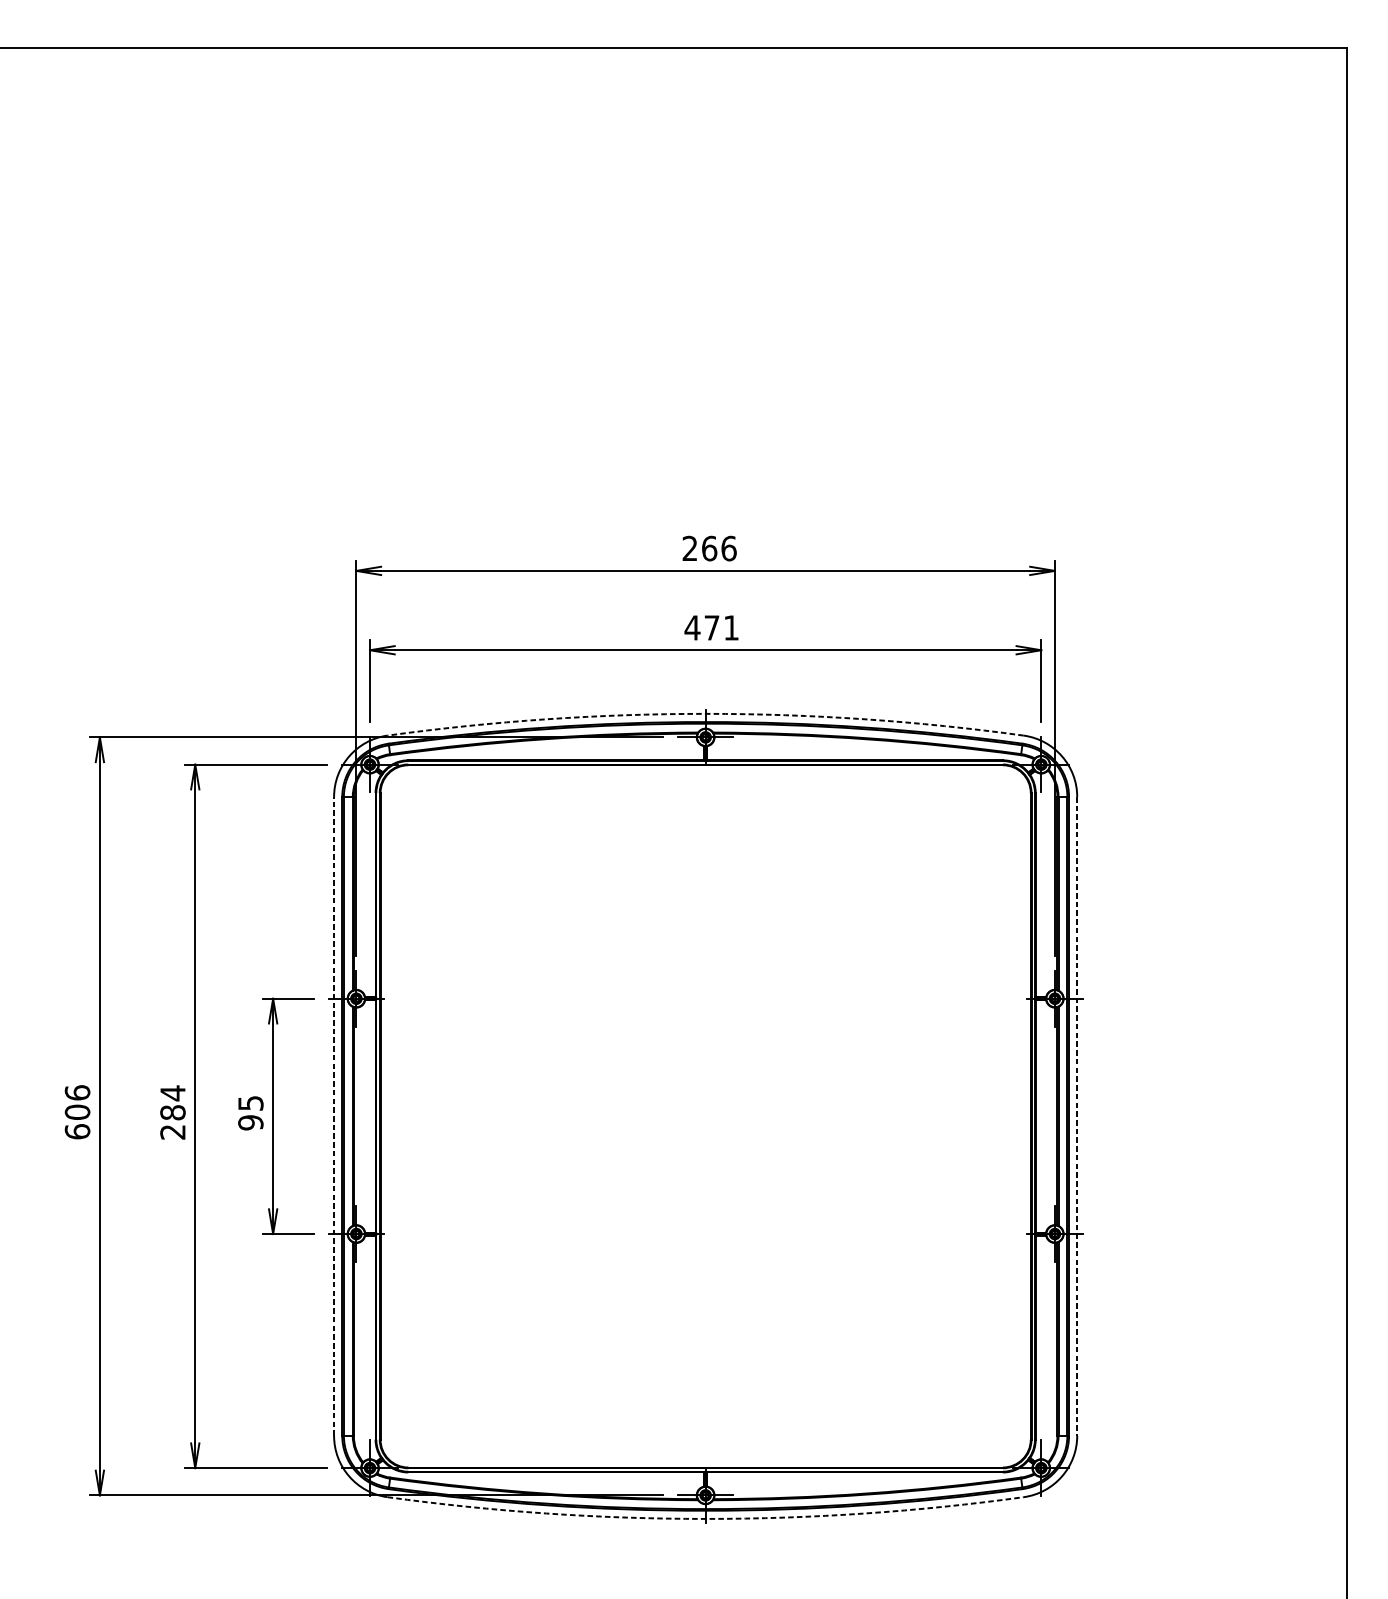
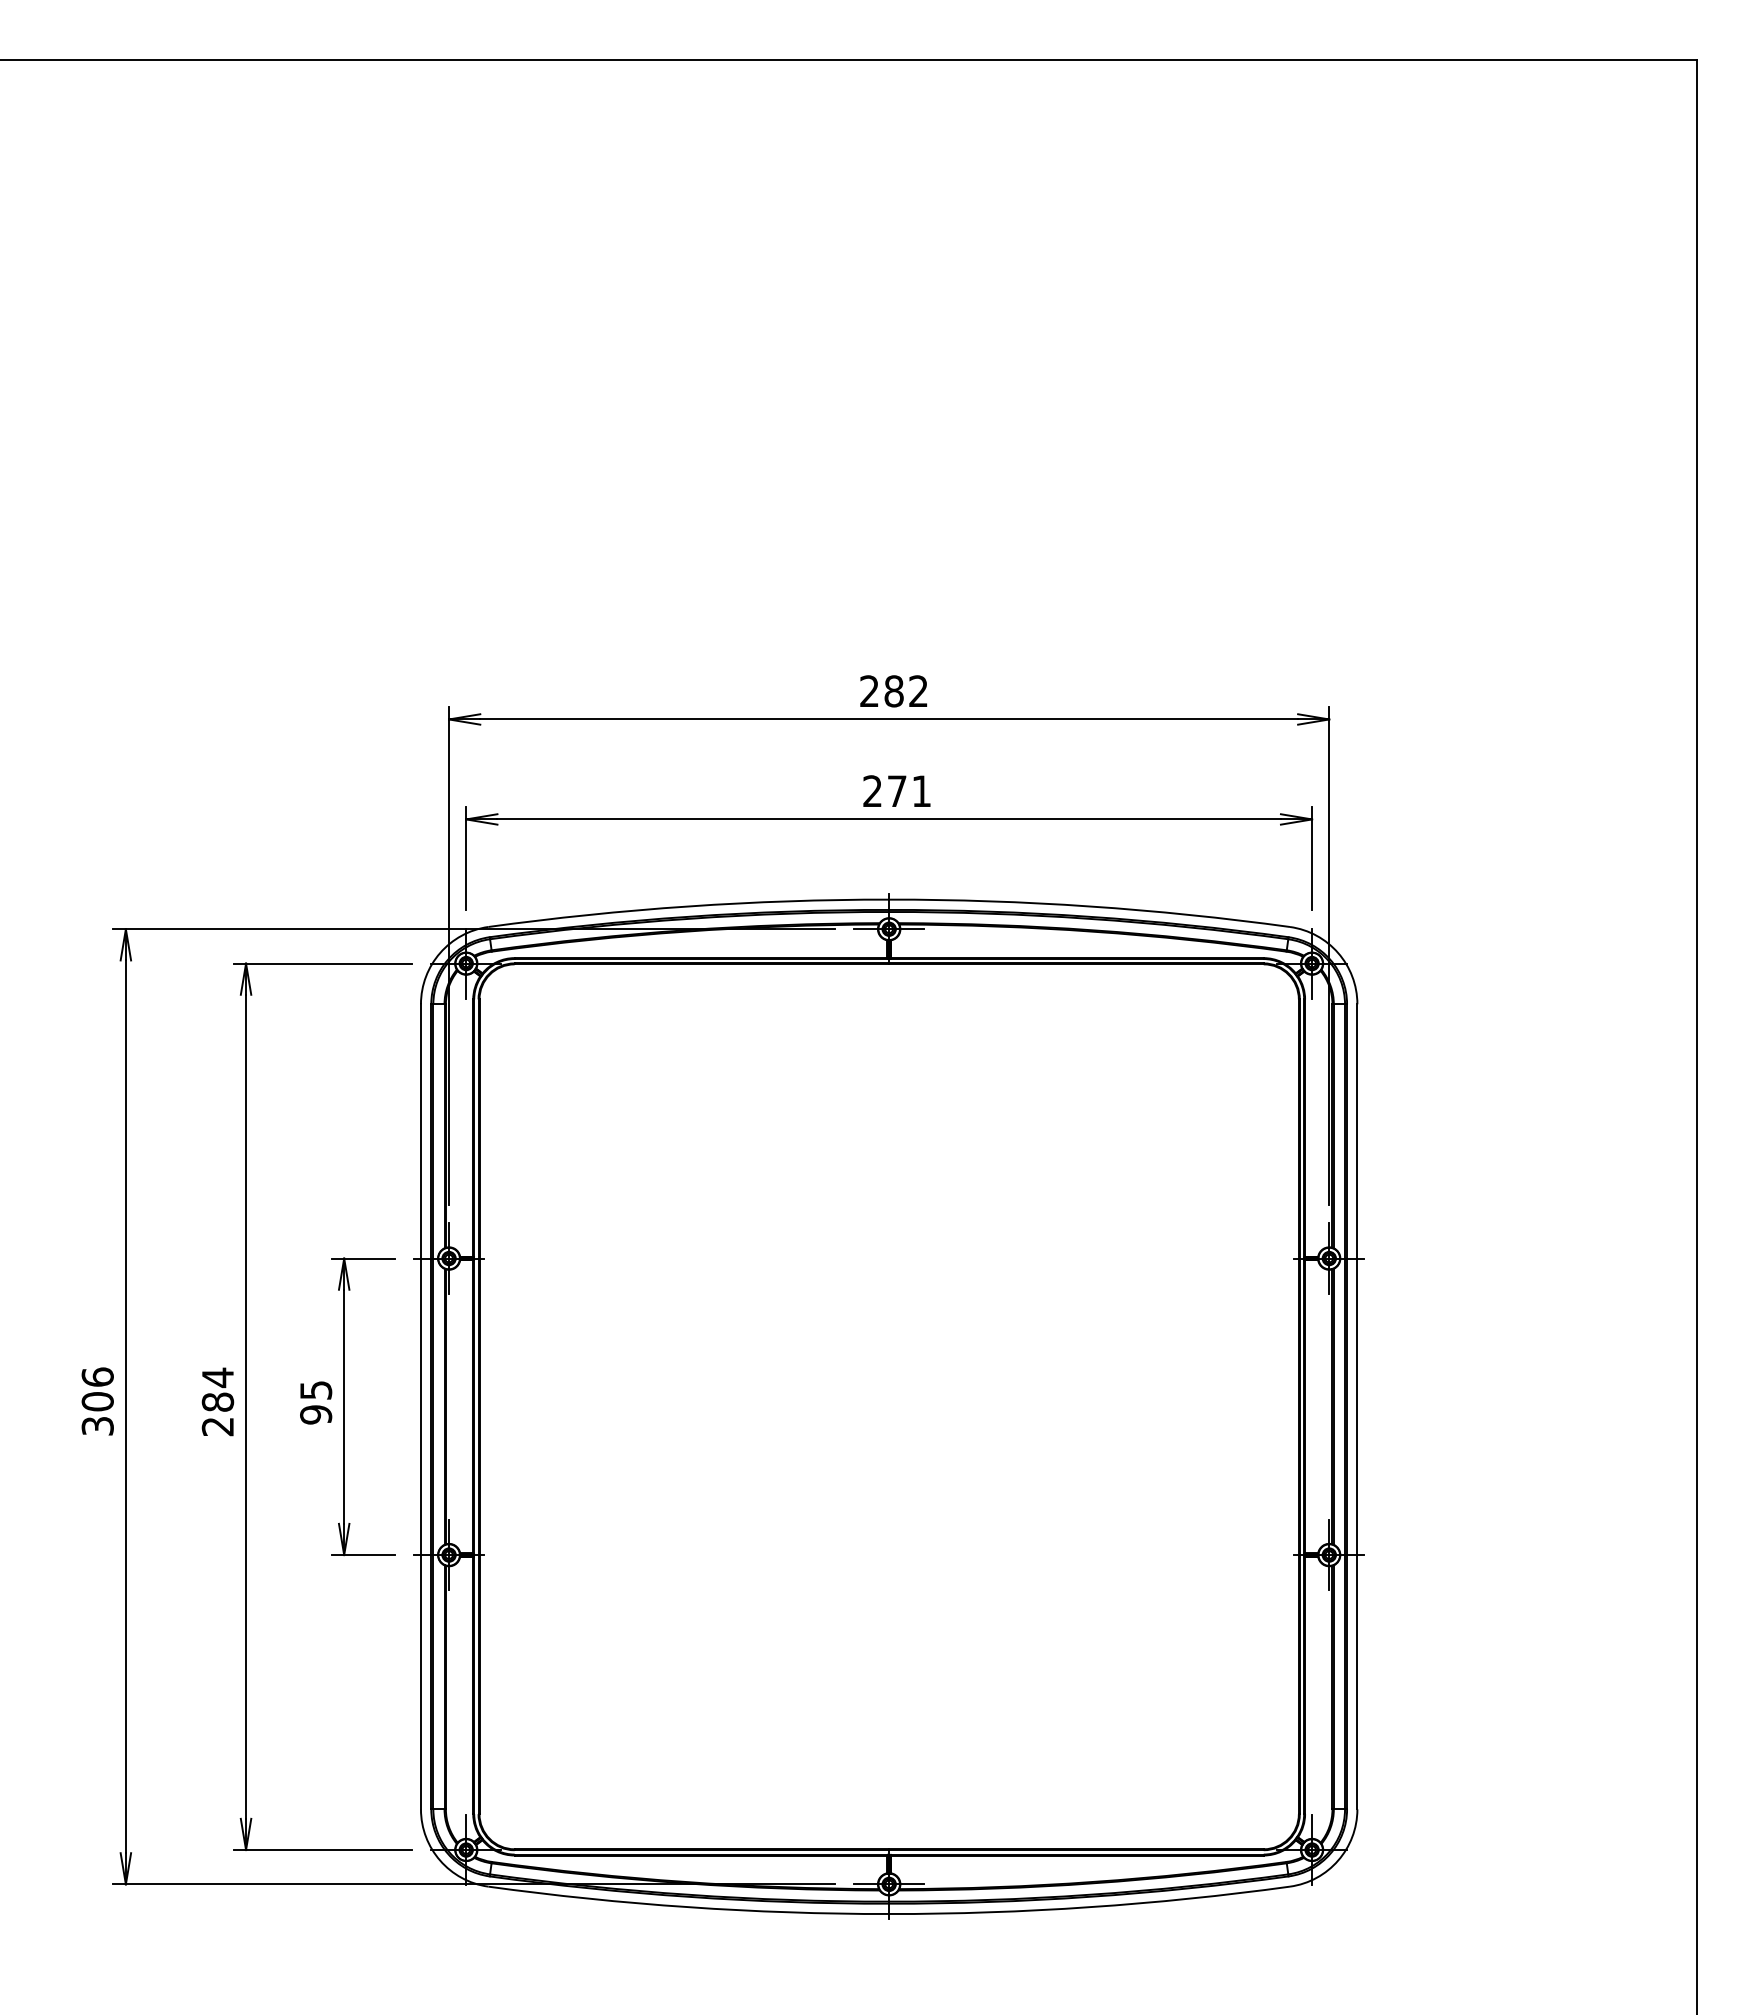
text: (719, 548) -> (906, 691), 266 -> 282
text: (692, 627) -> (872, 790), 471 -> 271
arc: (705, 713) -> (889, 899), dashed -> solid
line: (333, 1116) -> (420, 1406), dashed -> solid
line: (1077, 1116) -> (1357, 1406), dashed -> solid
text: (77, 1131) -> (97, 1425), 606 -> 306
arc: (705, 1519) -> (889, 1914), dashed -> solid

